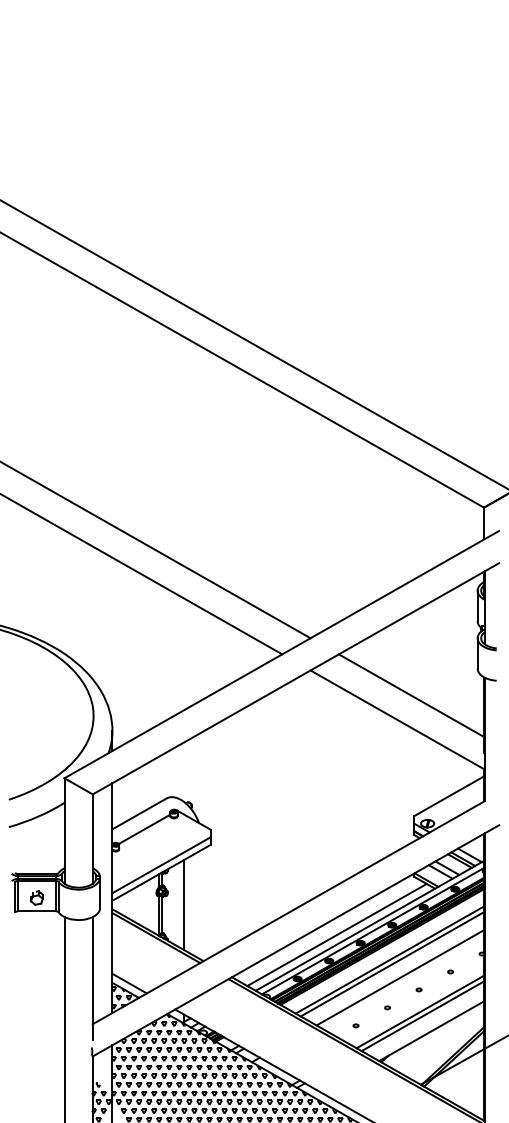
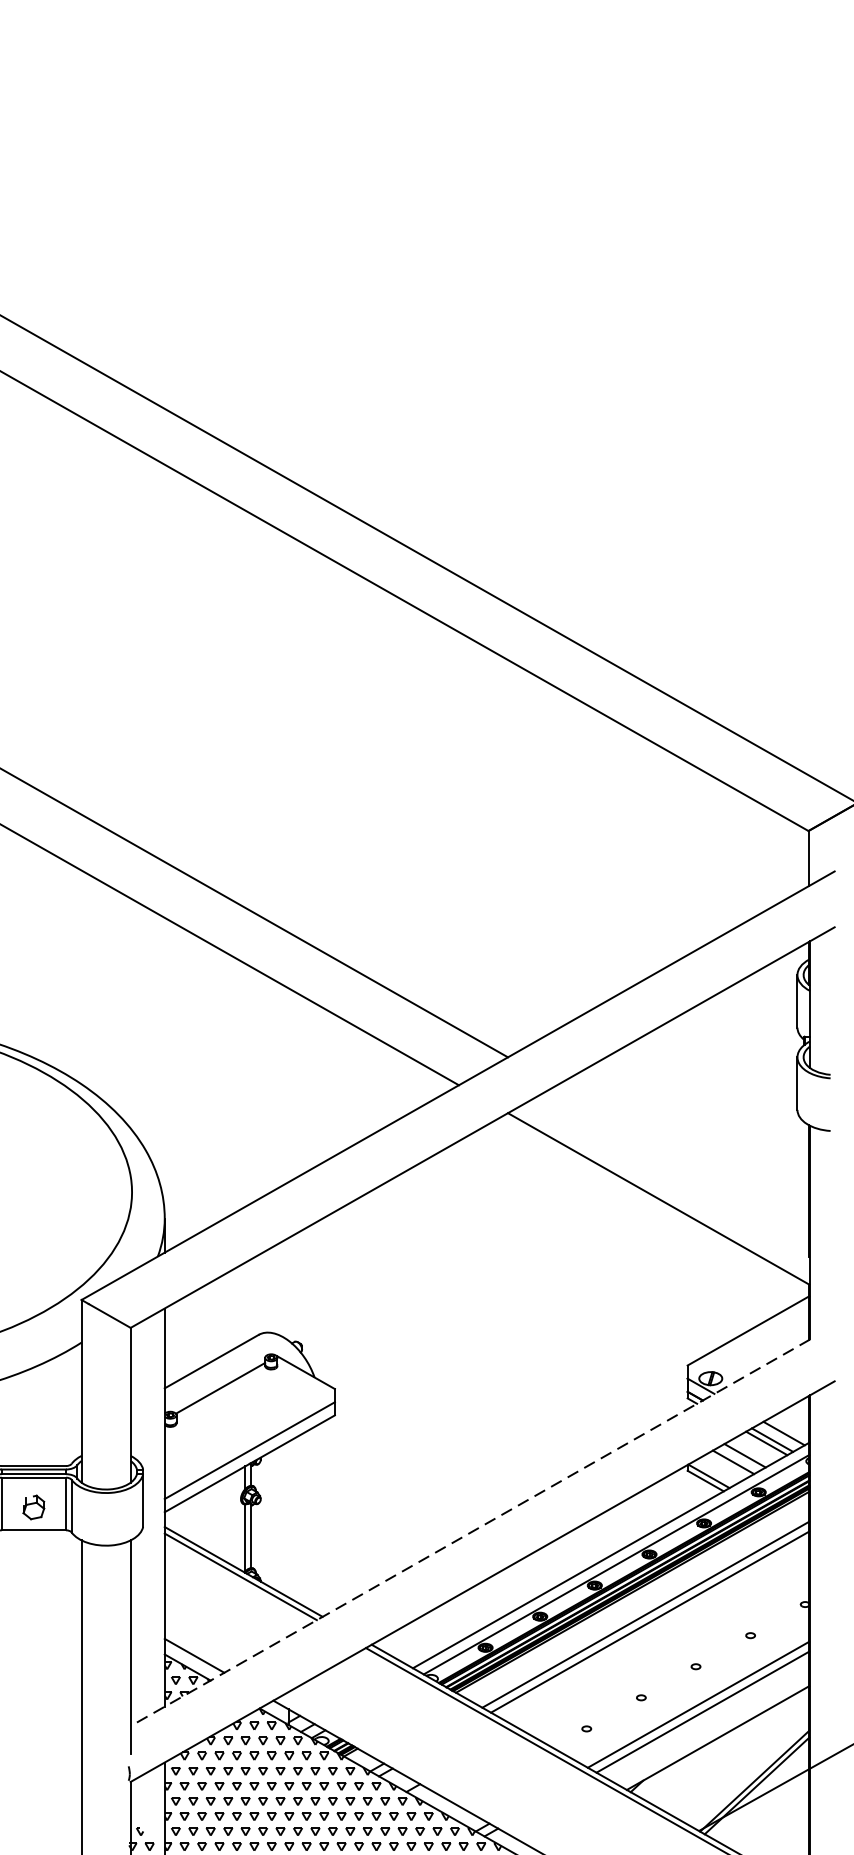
line: (411, 695) -> (682, 1156), removed
line: (184, 905) -> (289, 1520), removed
line: (288, 912) -> (469, 1532), solid -> dashed
line: (336, 934) -> (552, 1570), removed
line: (400, 977) -> (663, 1645), removed

